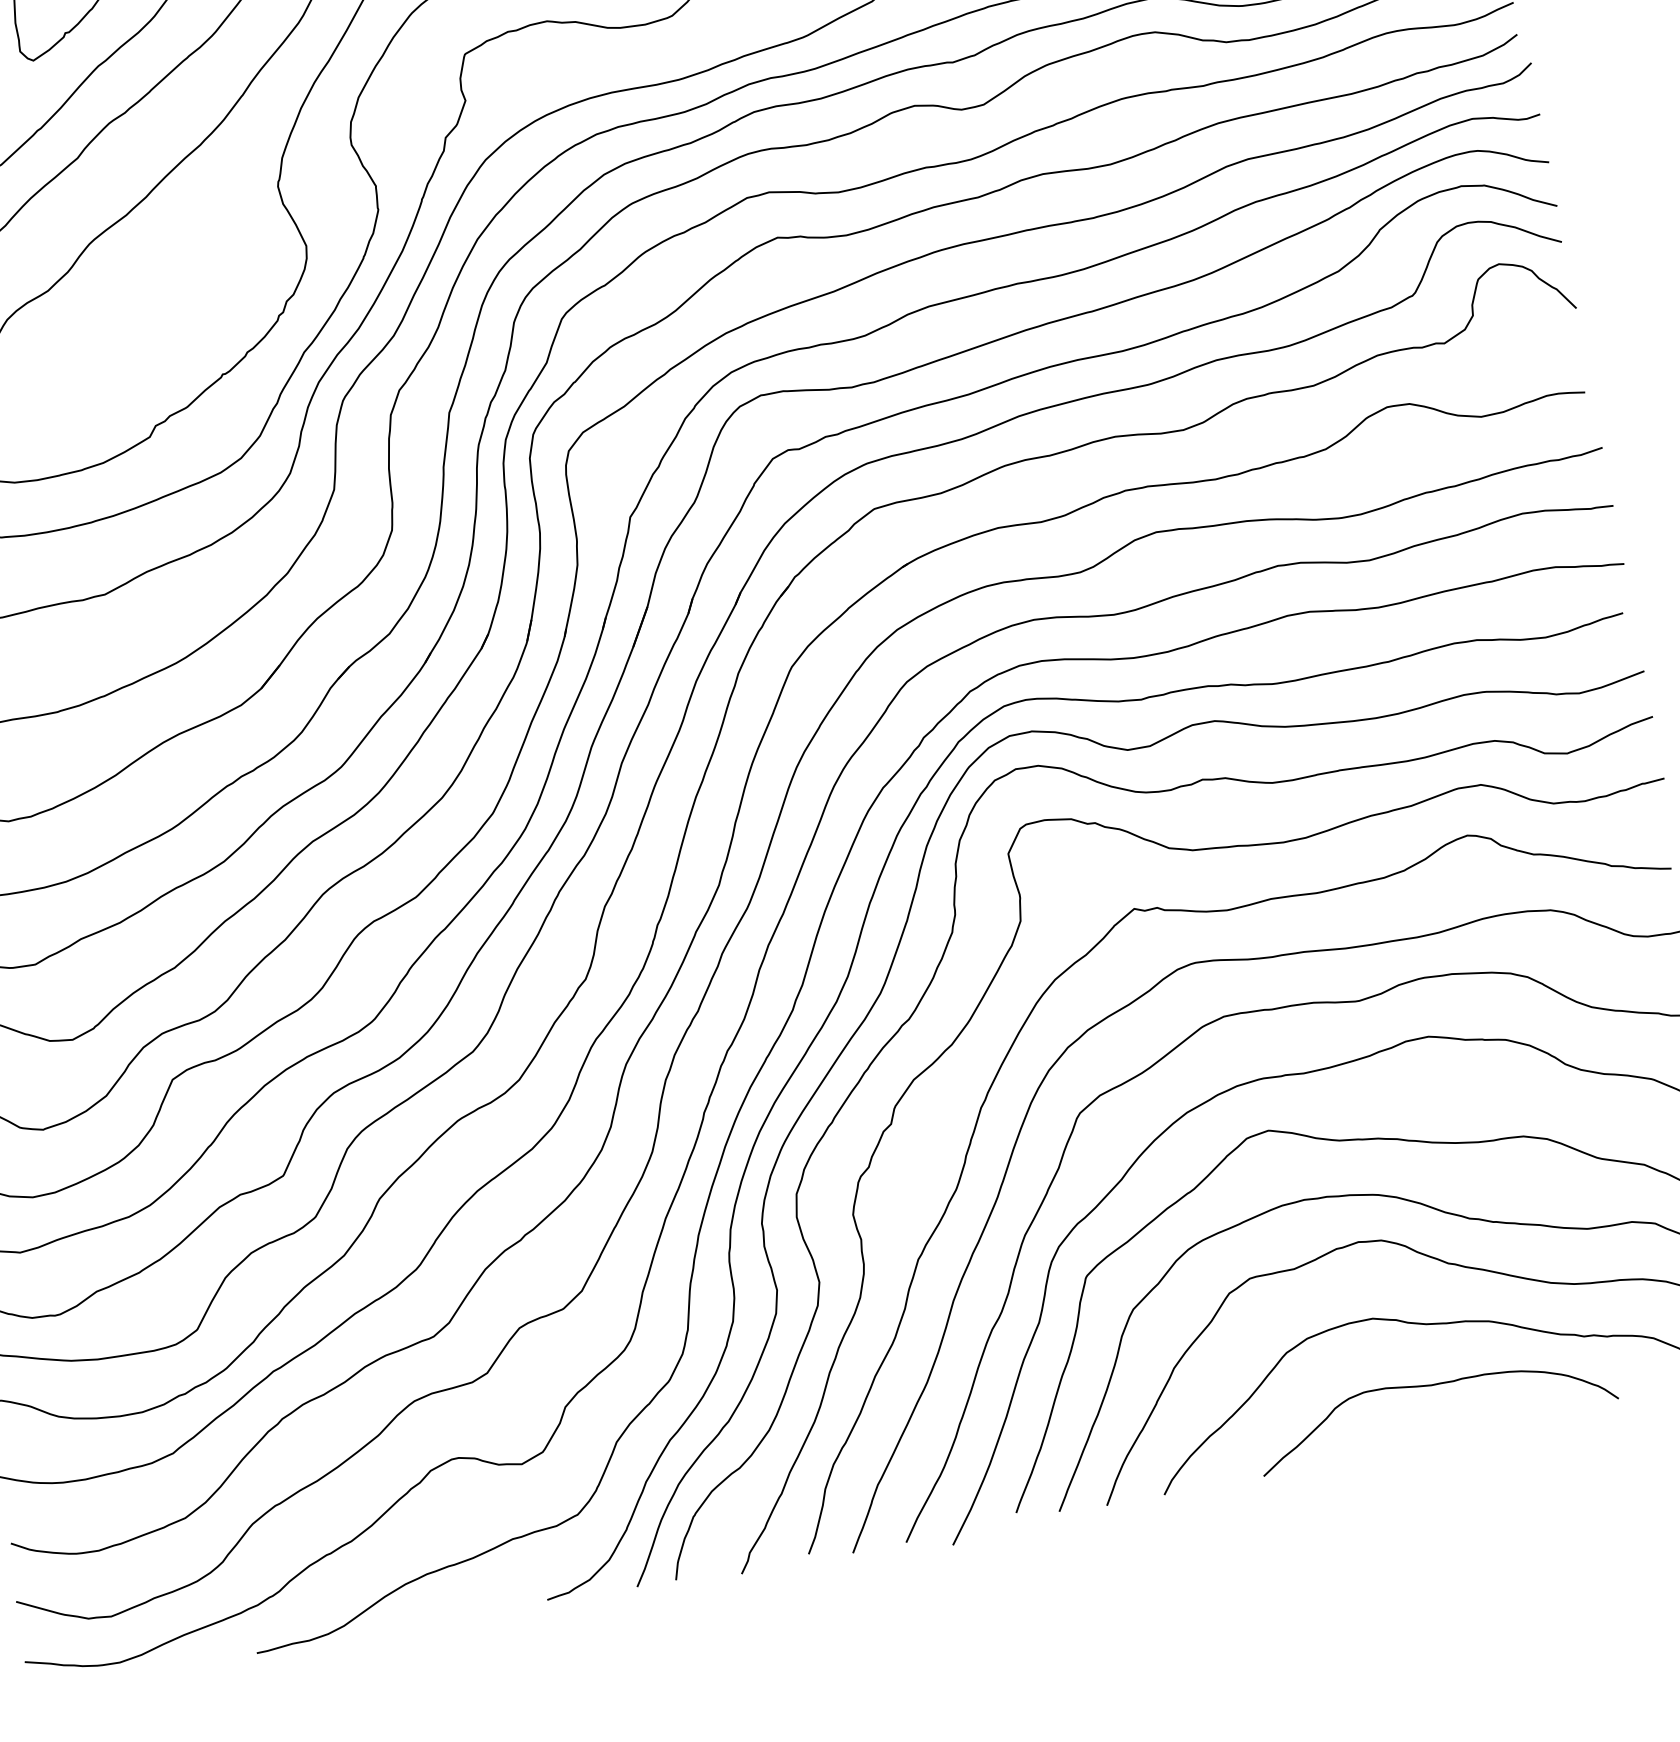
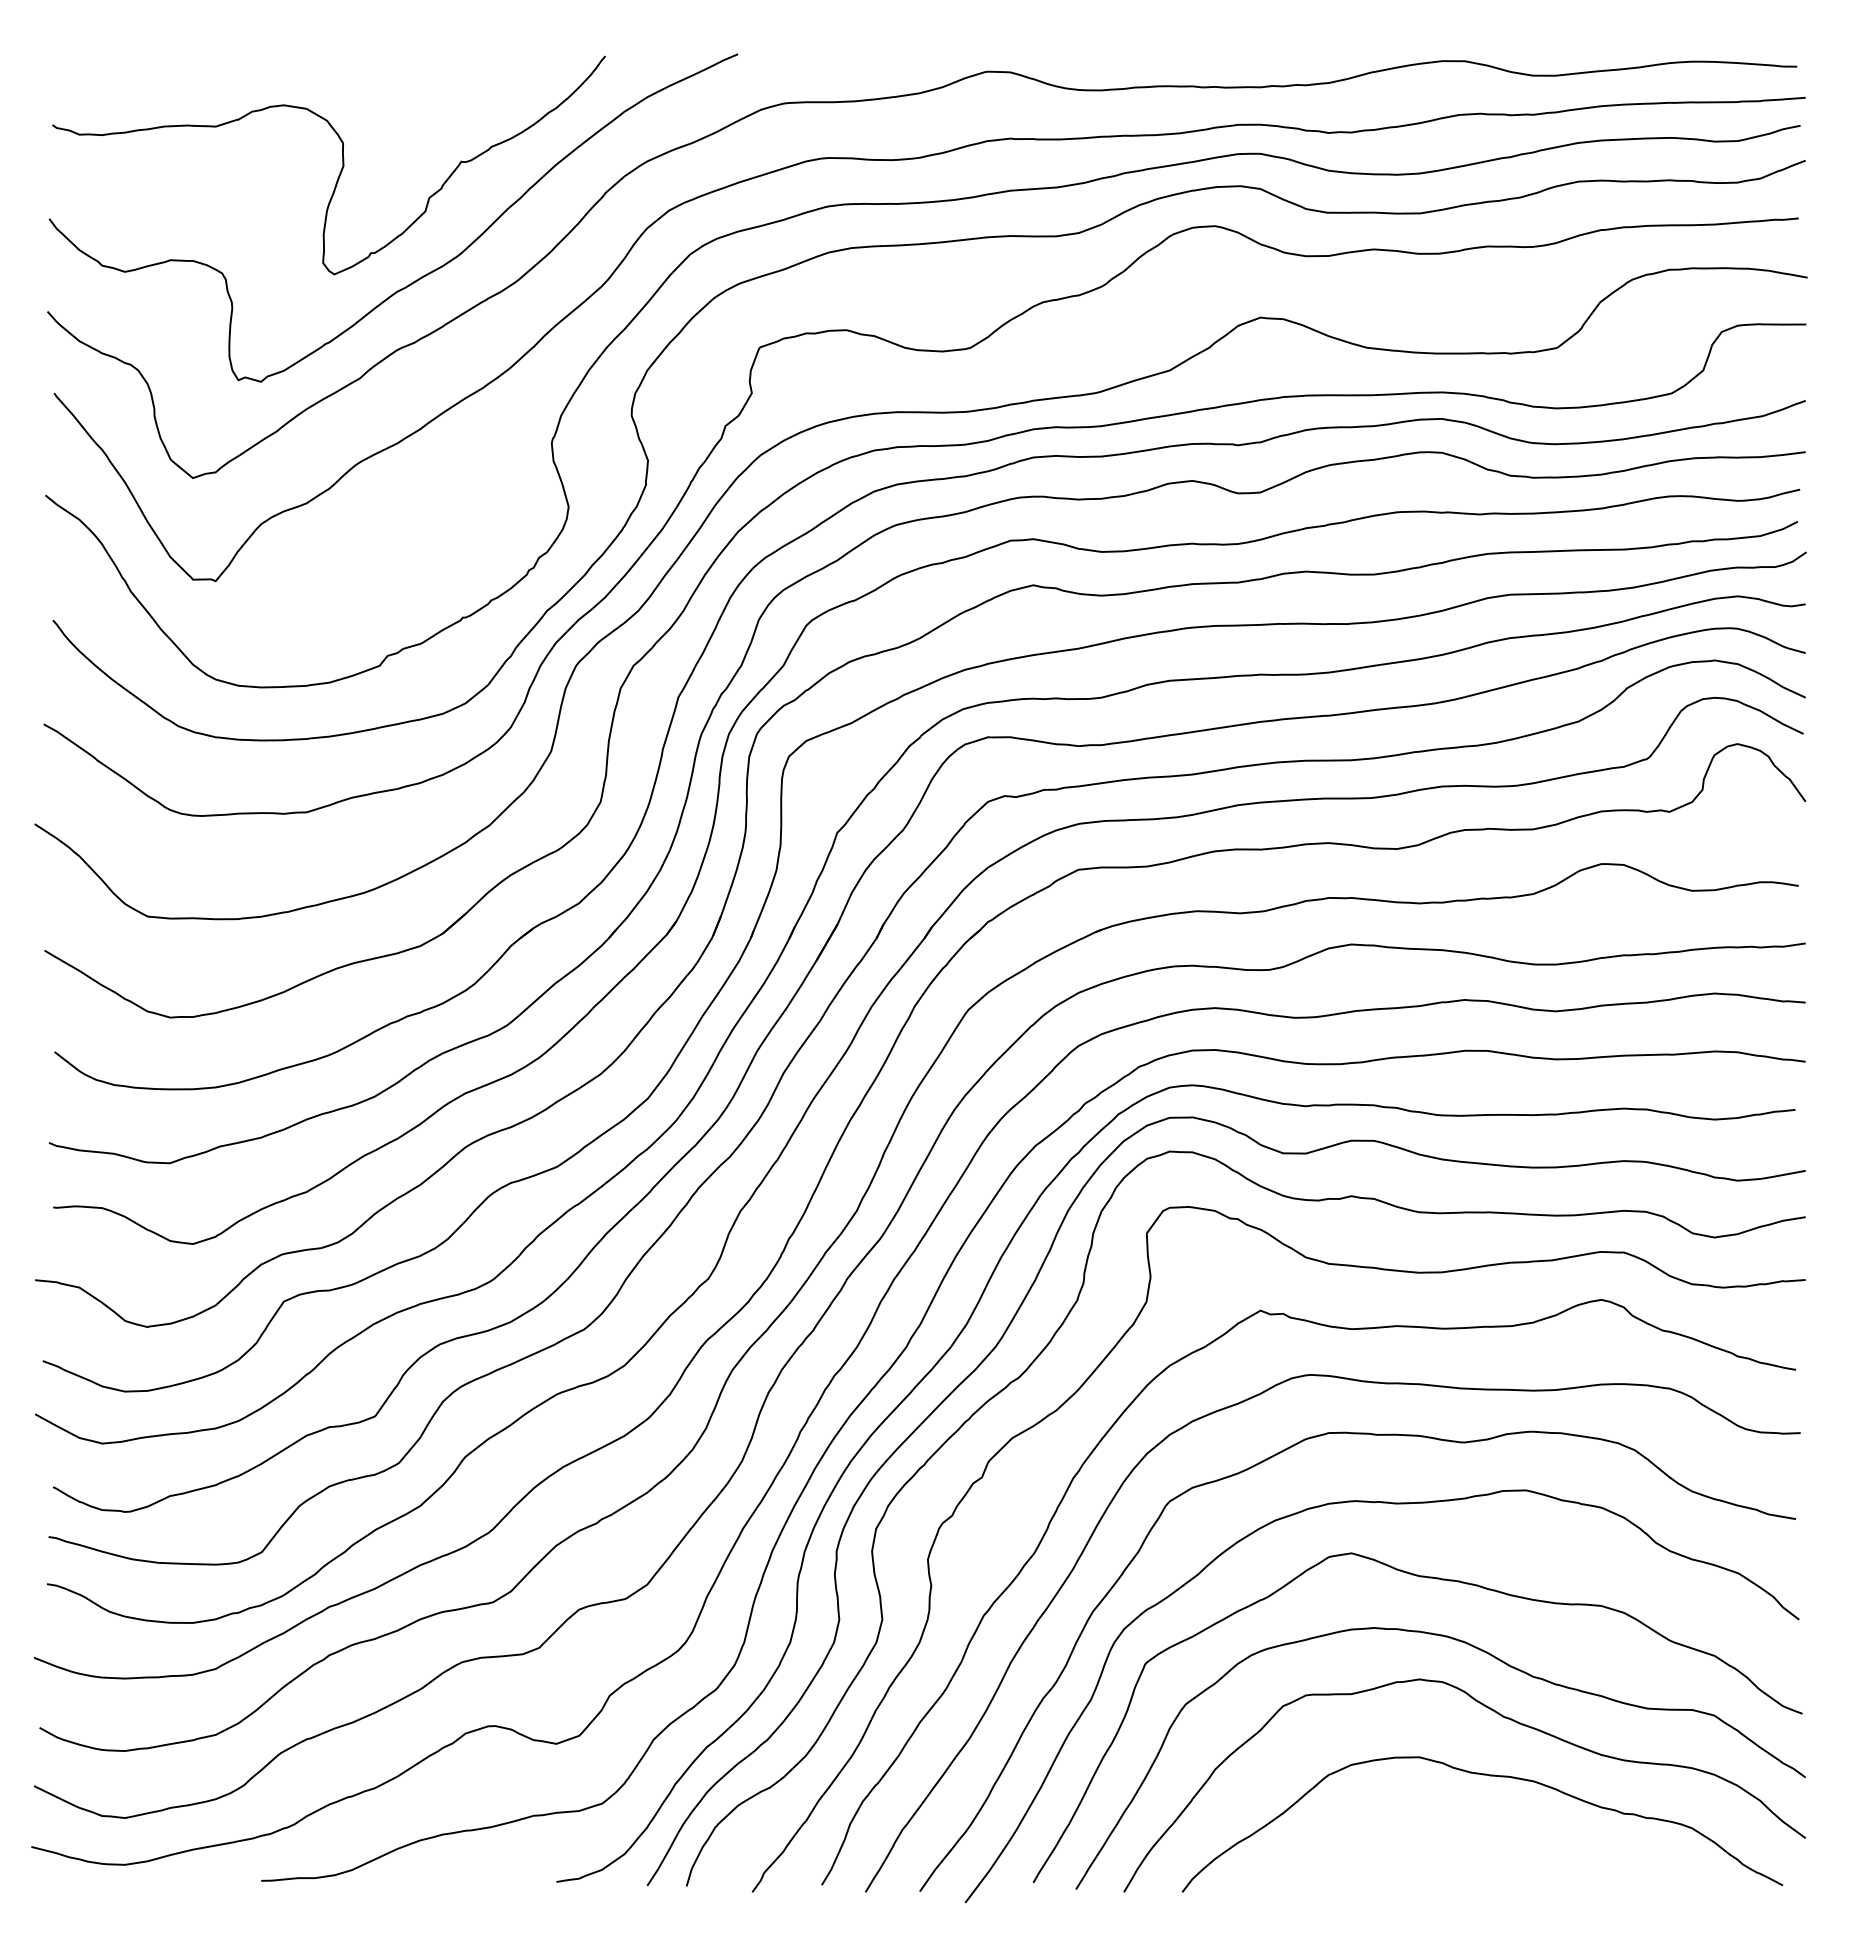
curve: (1432, 1386) -> (1465, 1834), removed

